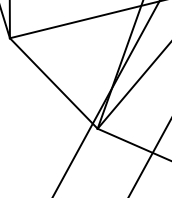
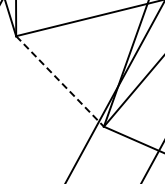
line: (54, 83) -> (60, 81), solid -> dashed

